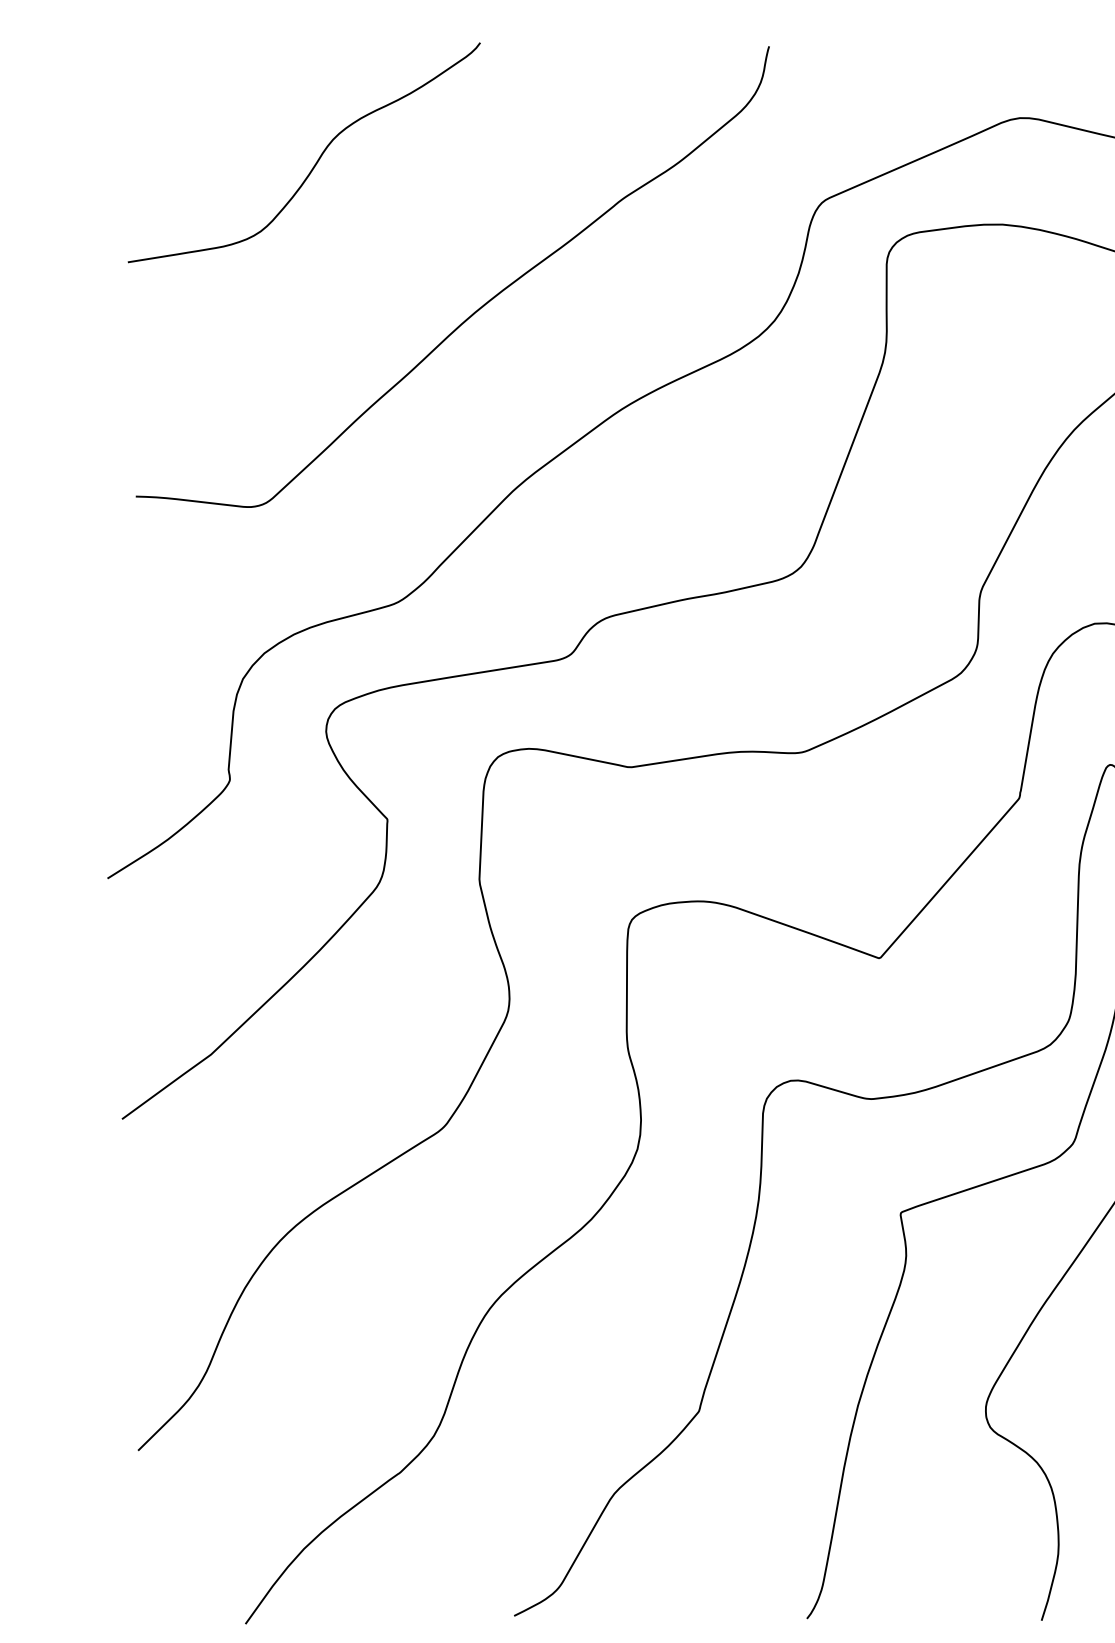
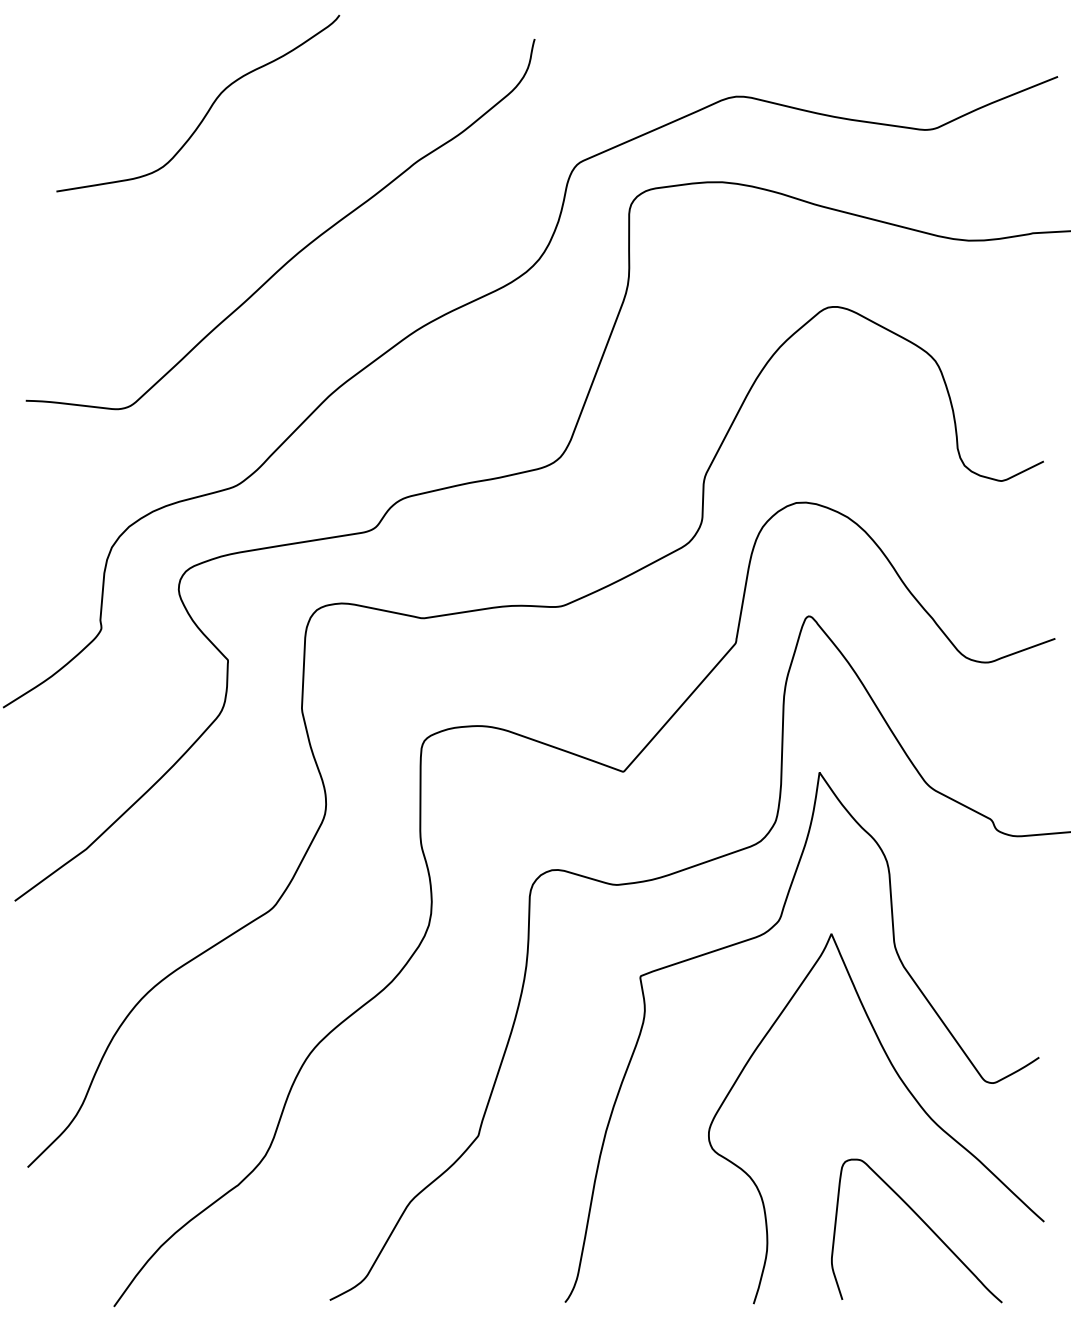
curve: (315, 161) -> (207, 110), moved

